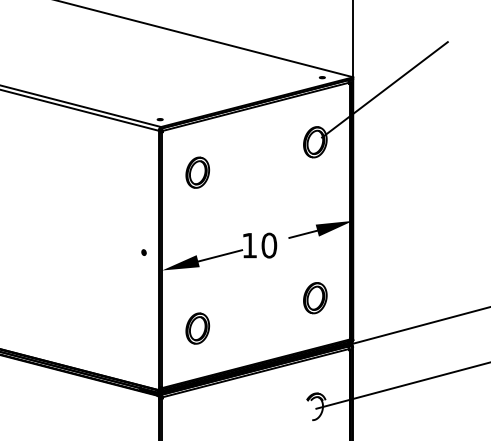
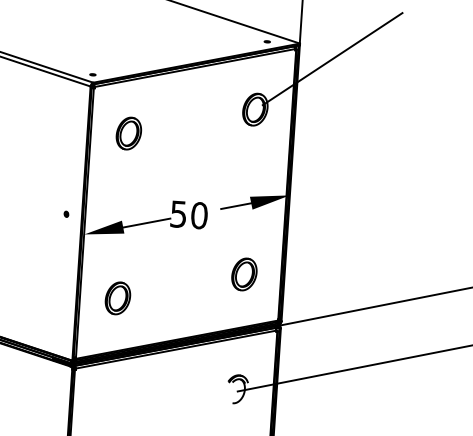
text: (249, 245) -> (178, 214), 10 -> 50

